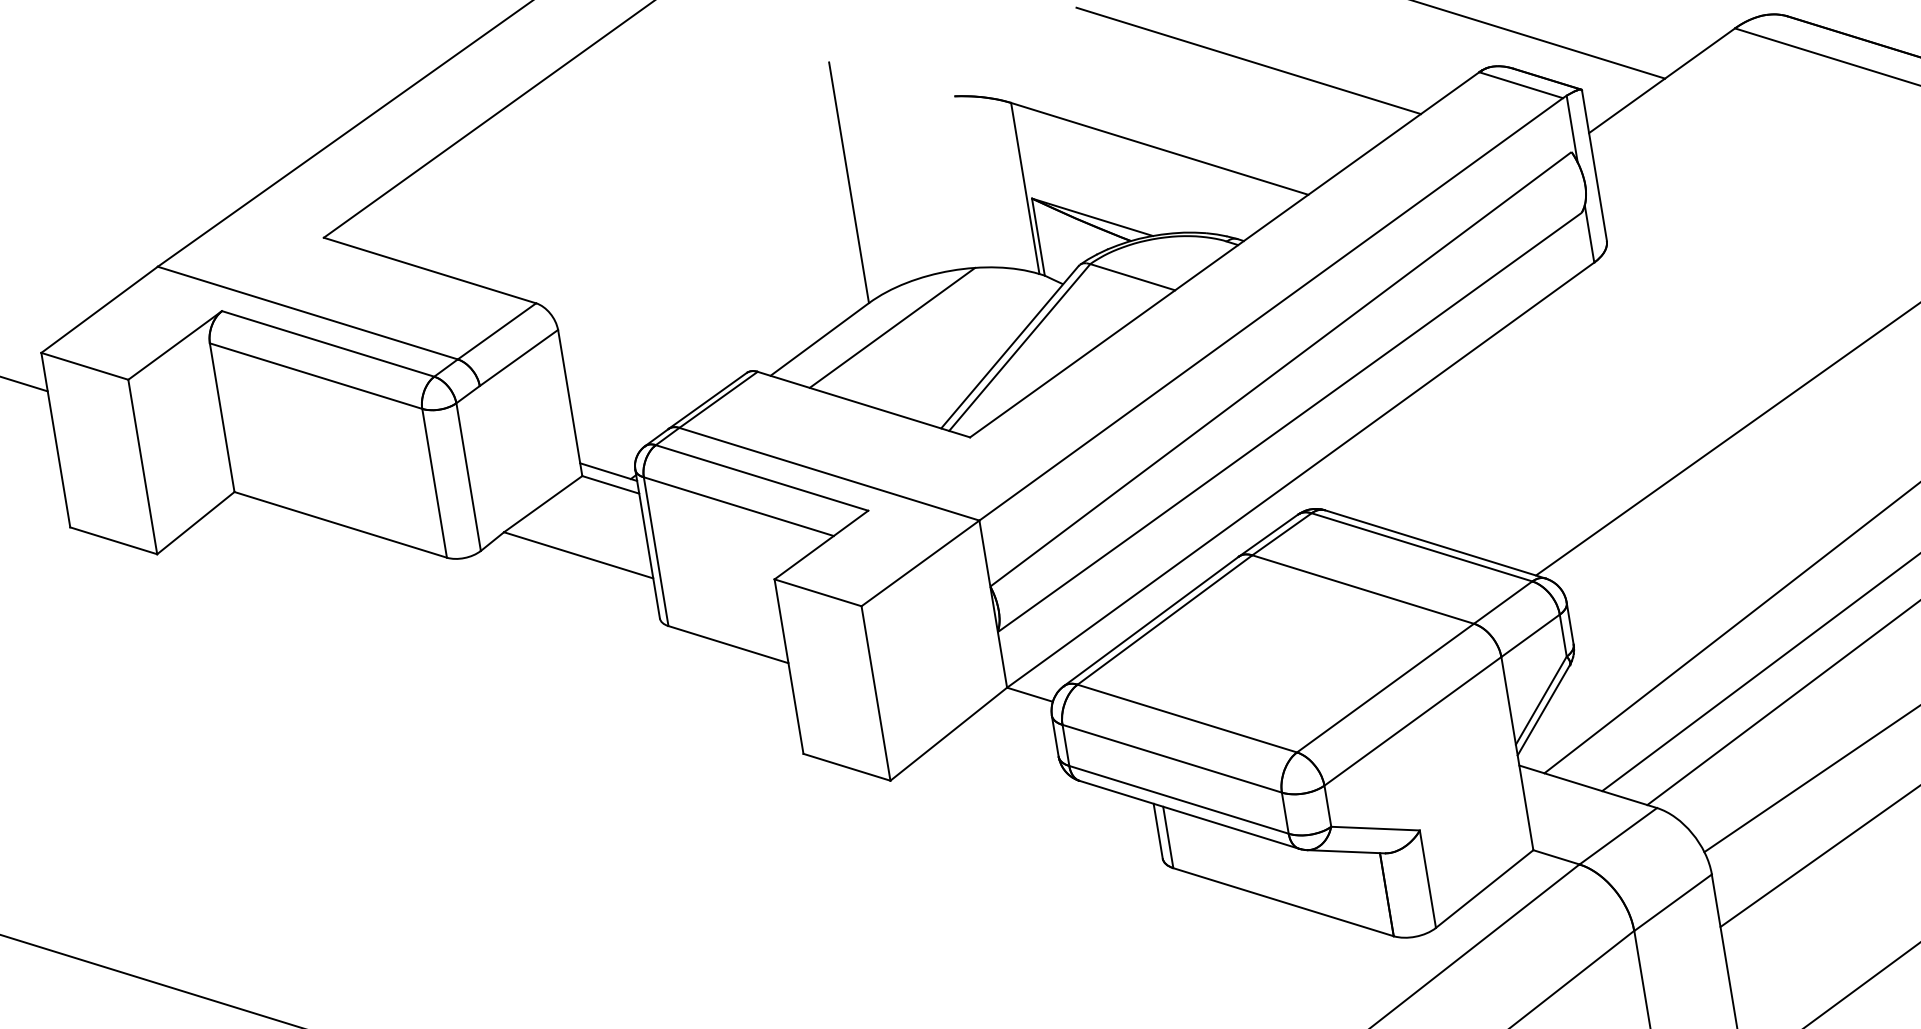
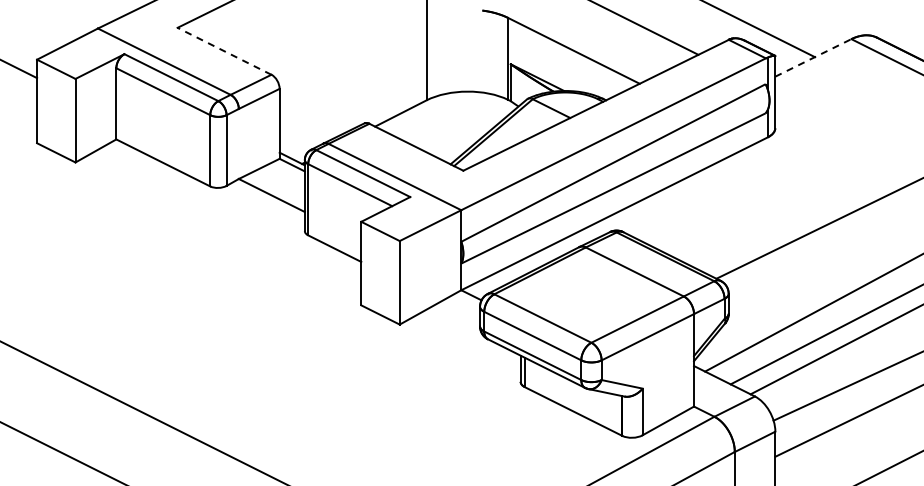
line: (1662, 79) -> (813, 57), solid -> dashed
line: (429, 270) -> (224, 51), solid -> dashed
line: (892, 327) -> (435, 113), removed

